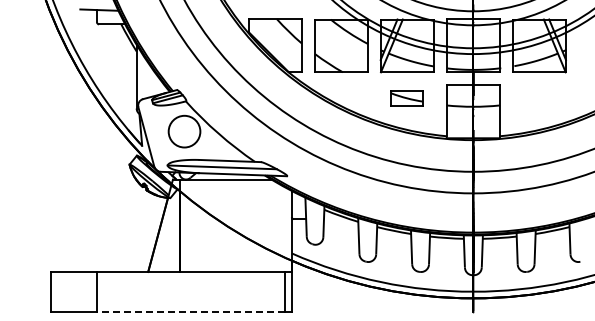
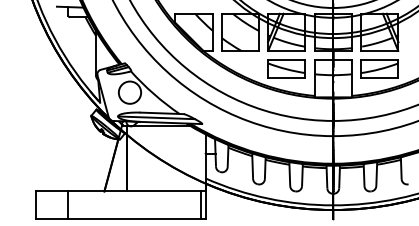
part: (407, 98) -> (286, 69), size x1.67
part: (539, 98) -> (379, 69), added
line: (190, 311) -> (134, 219), dashed -> solid

